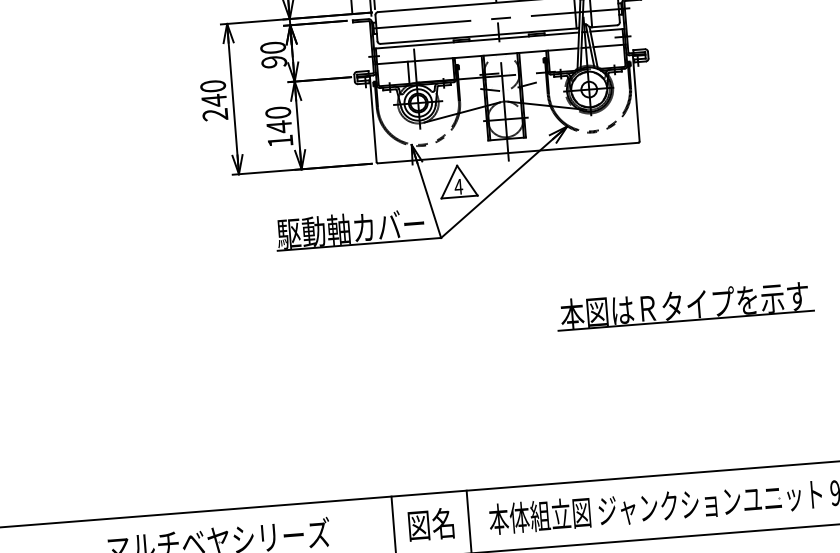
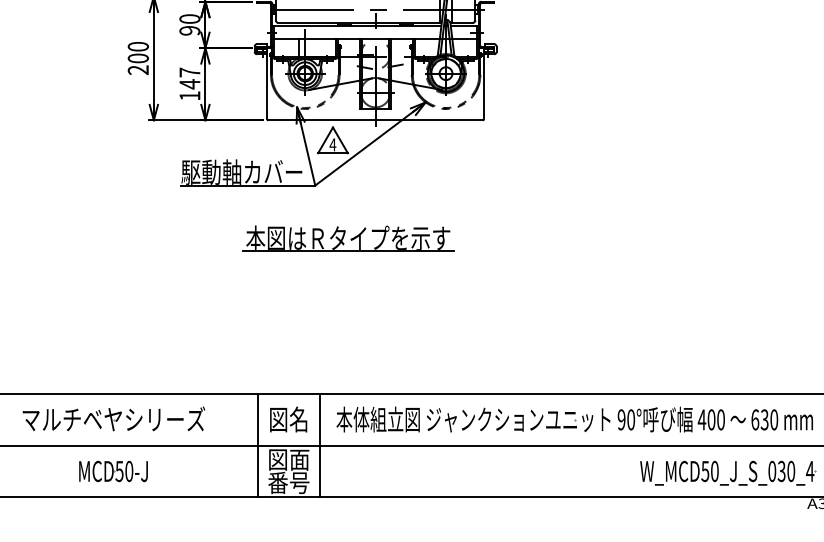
text: (213, 100) -> (137, 58), 240 -> 200
text: (277, 112) -> (189, 72), 140 -> 147
part: (684, 305) -> (348, 238), moved

